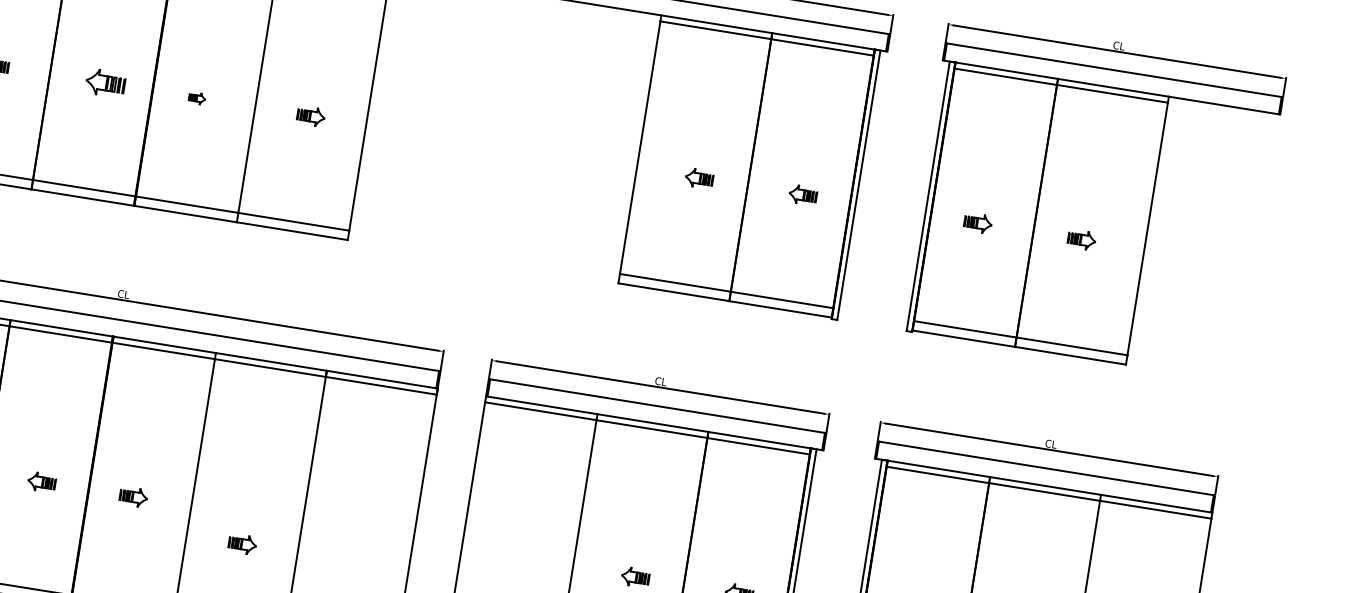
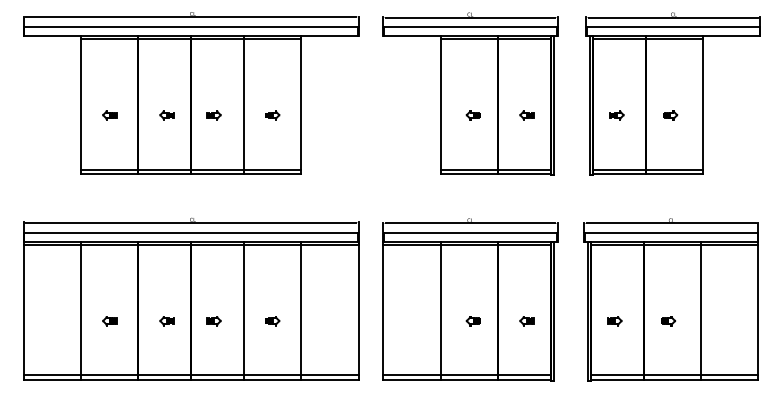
part: (104, 84) -> (166, 115), size x0.71
part: (196, 98) -> (213, 115), size x1.67
part: (241, 545) -> (272, 321), moved

